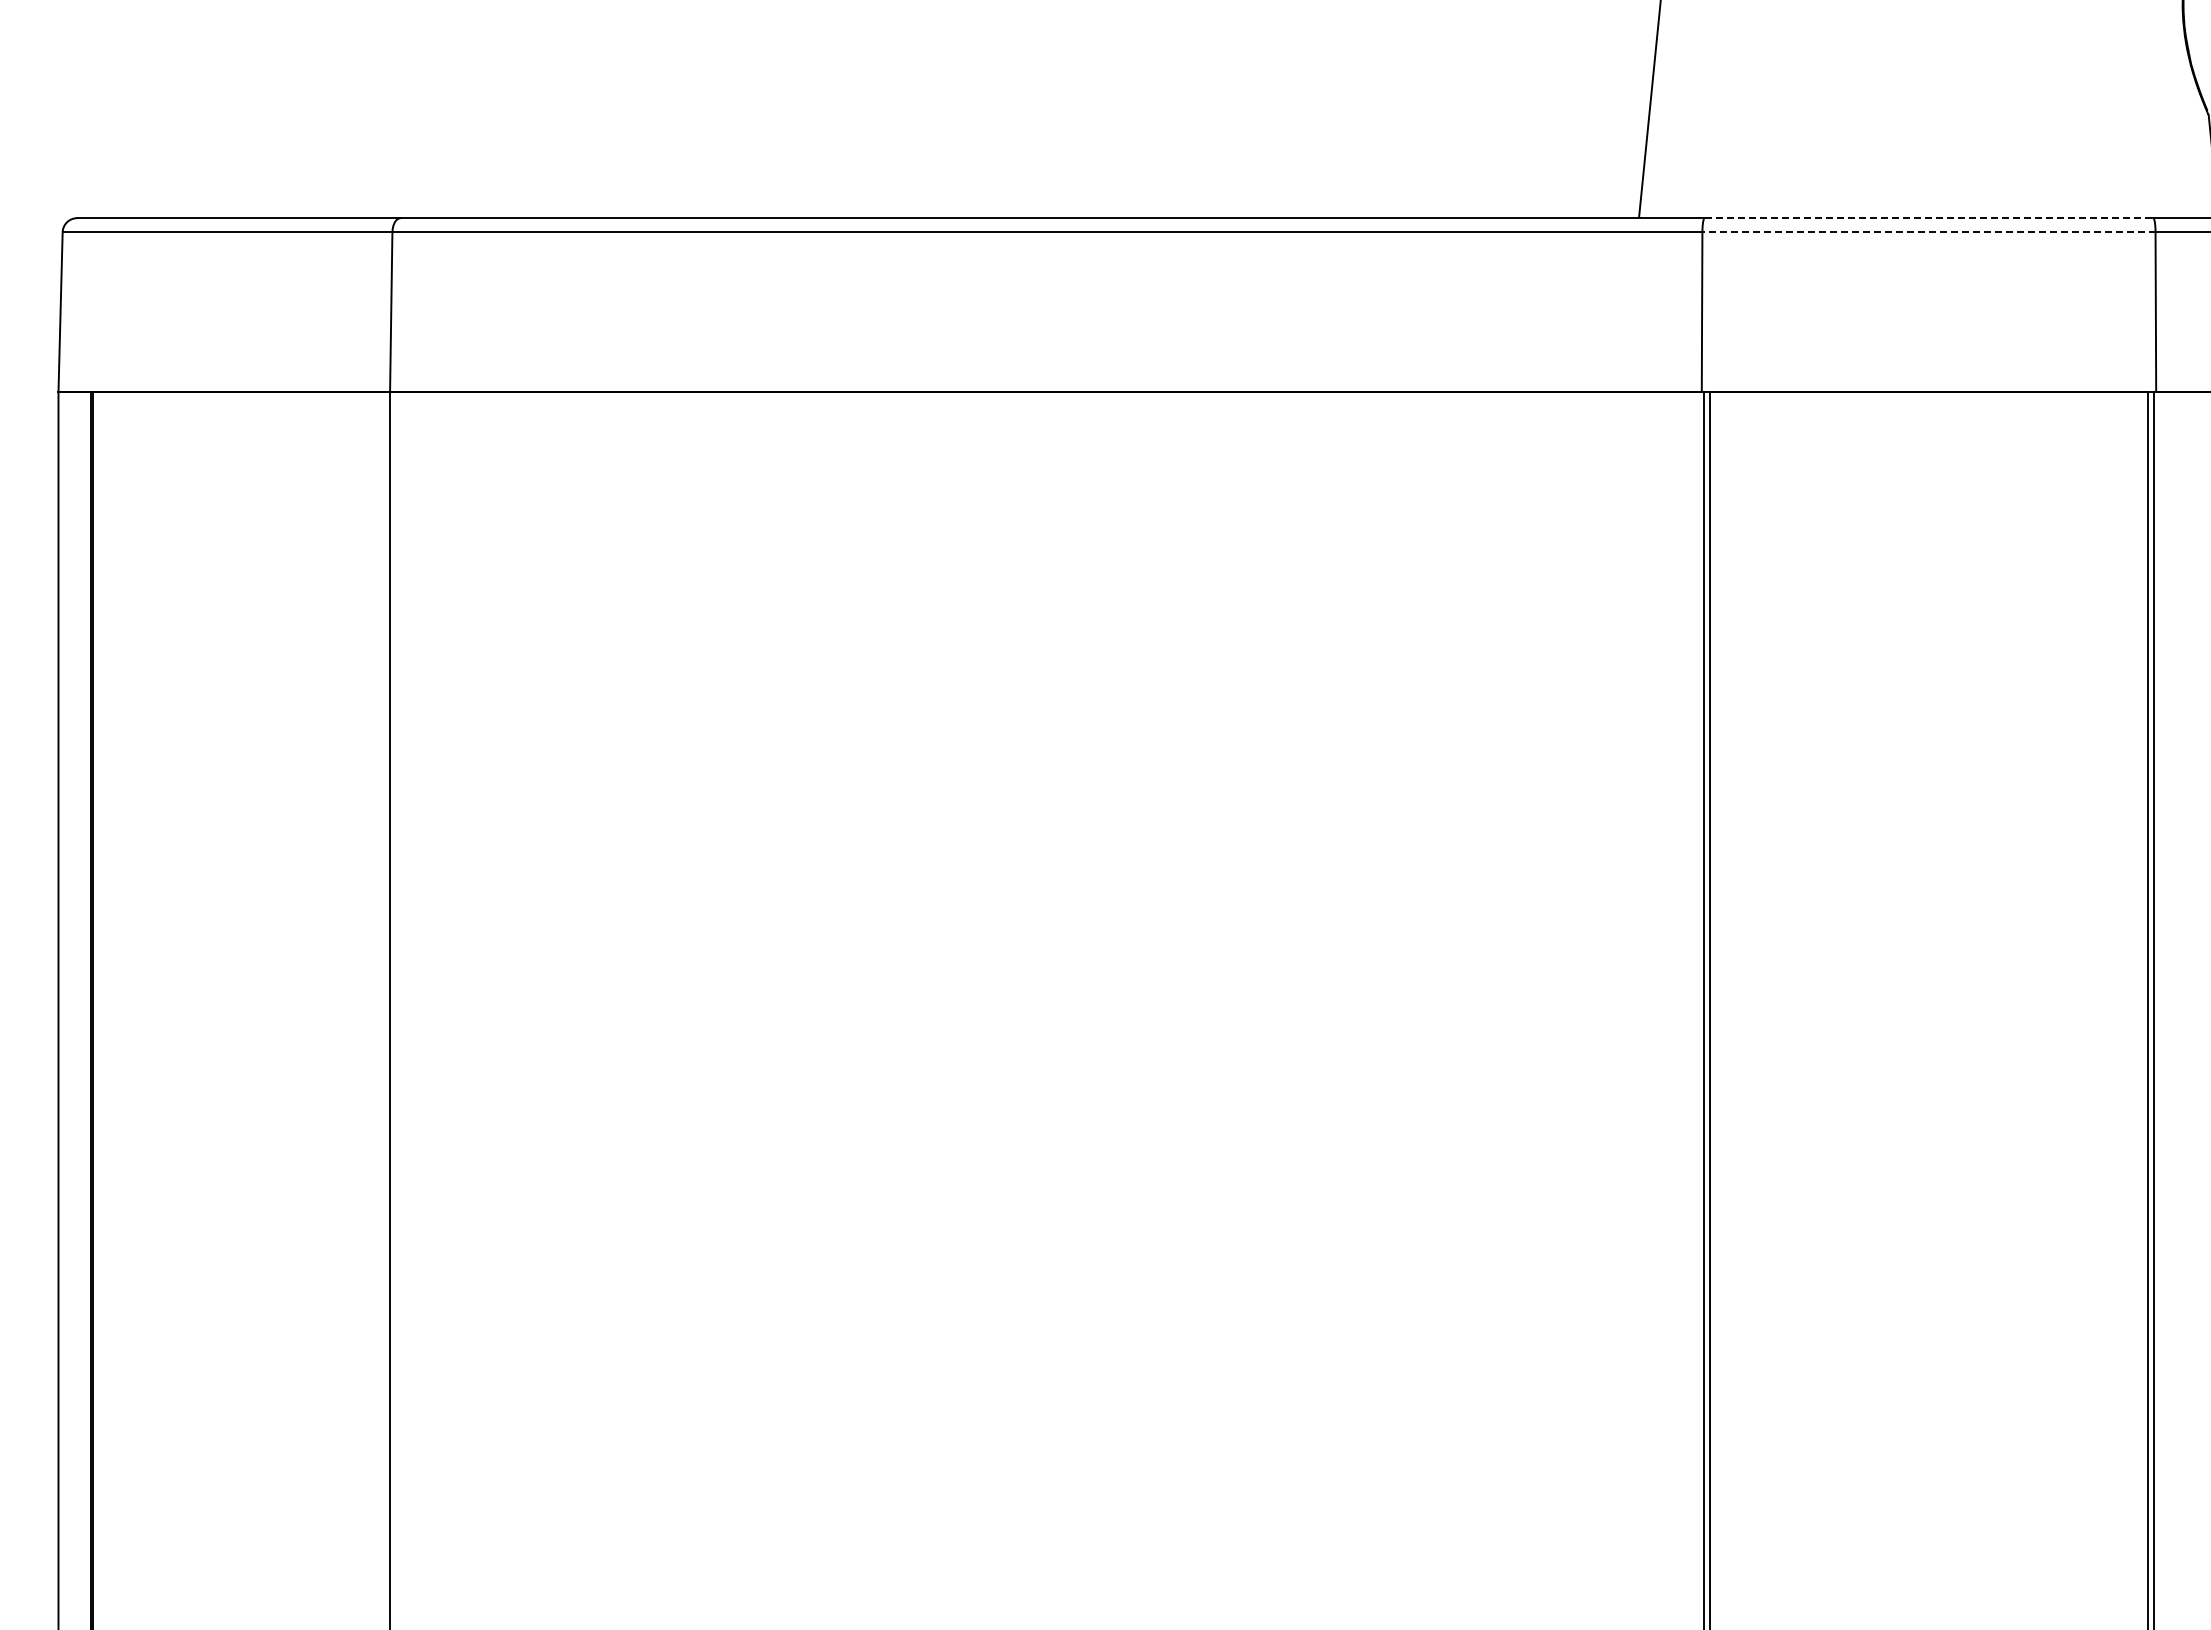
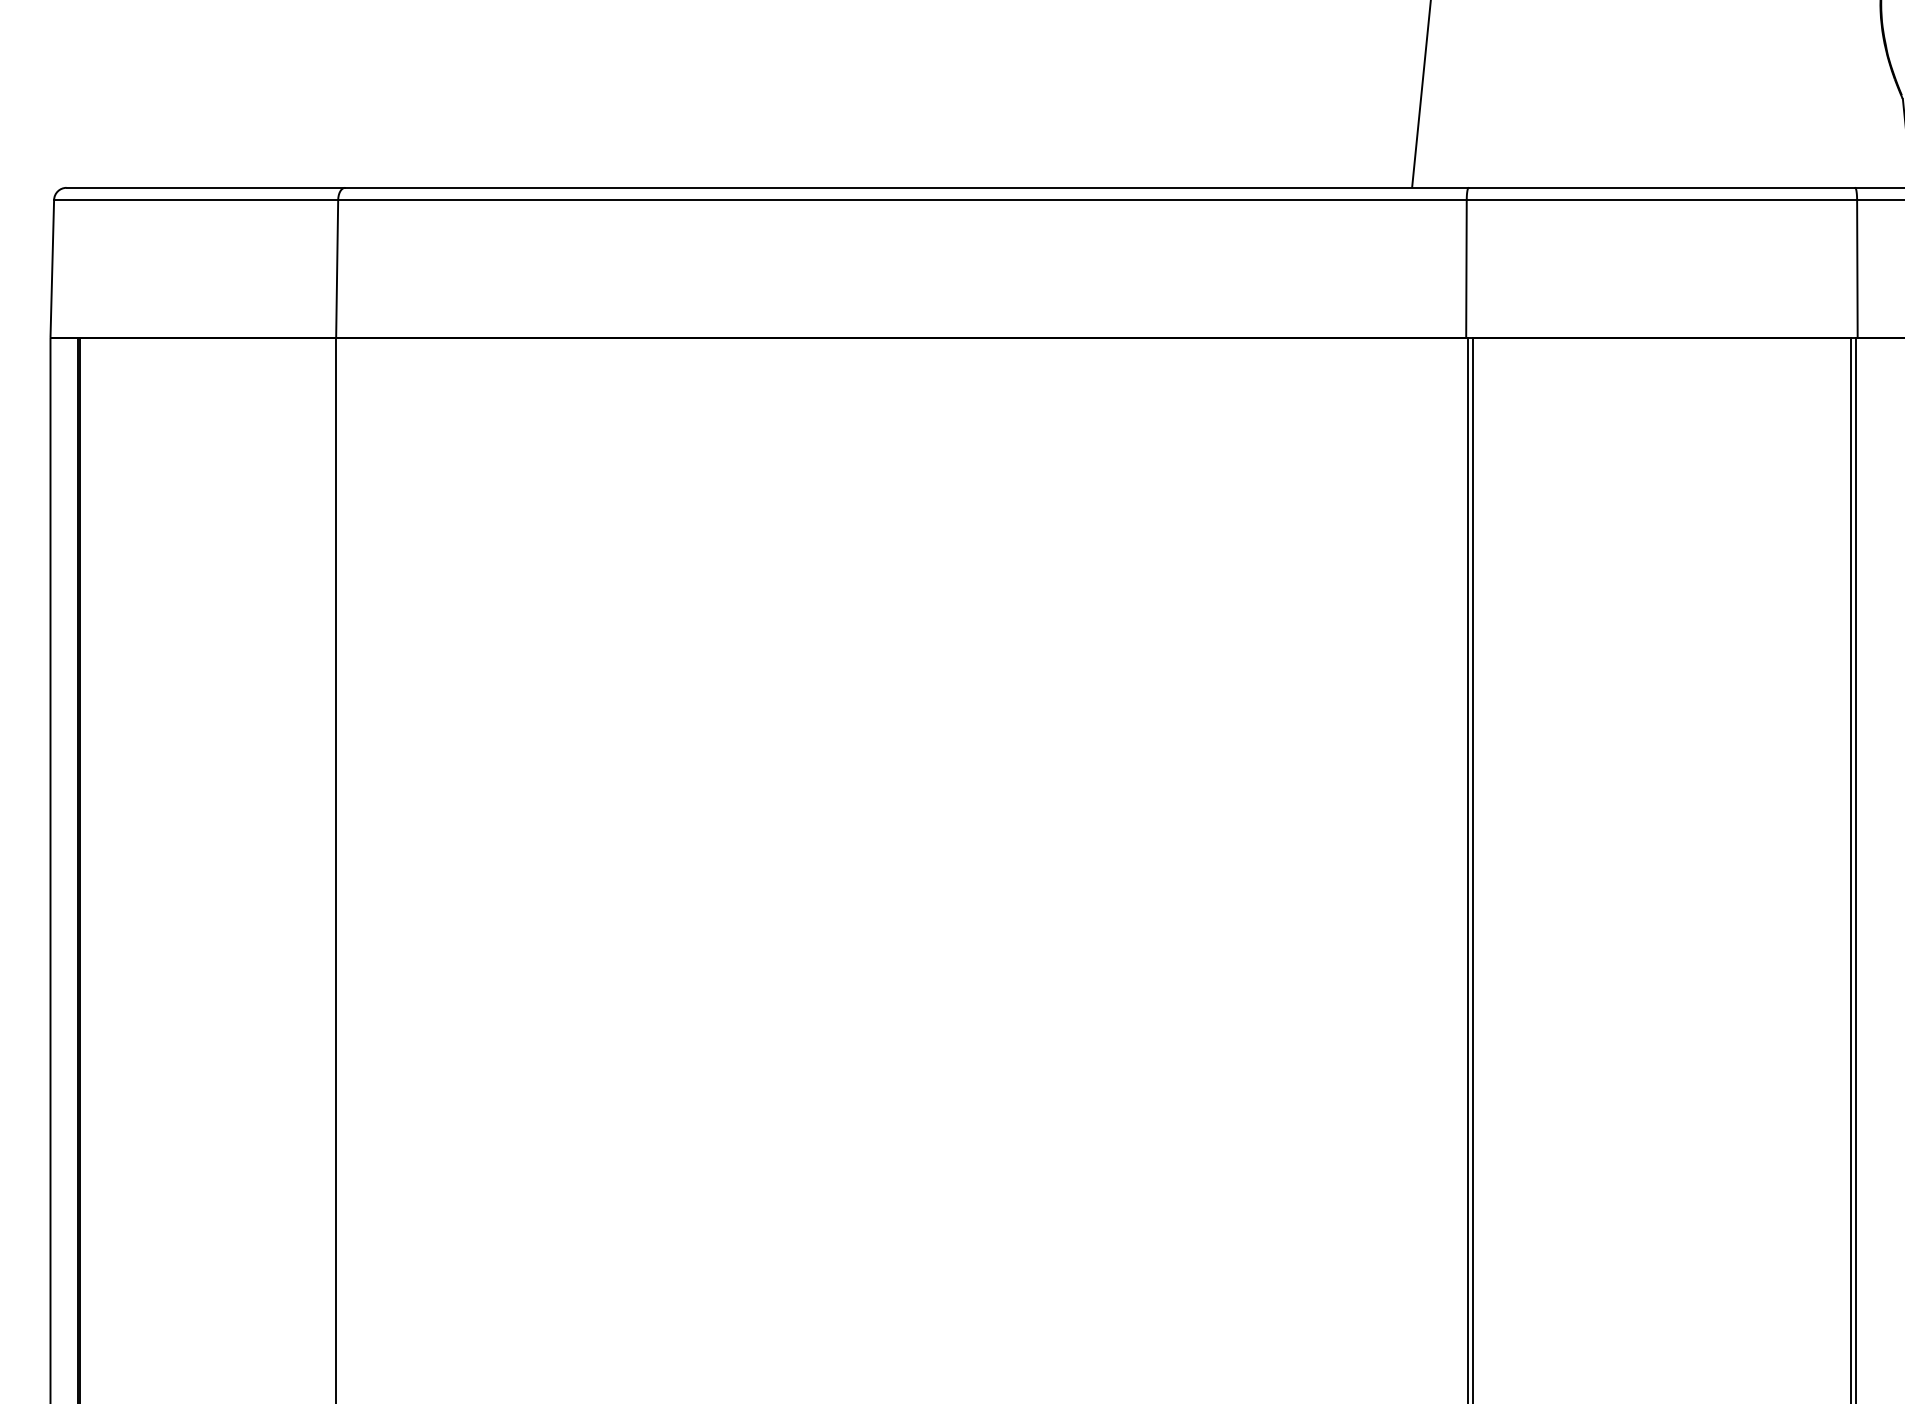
line: (1929, 218) -> (1662, 188), dashed -> solid
line: (1928, 232) -> (1661, 200), dashed -> solid

